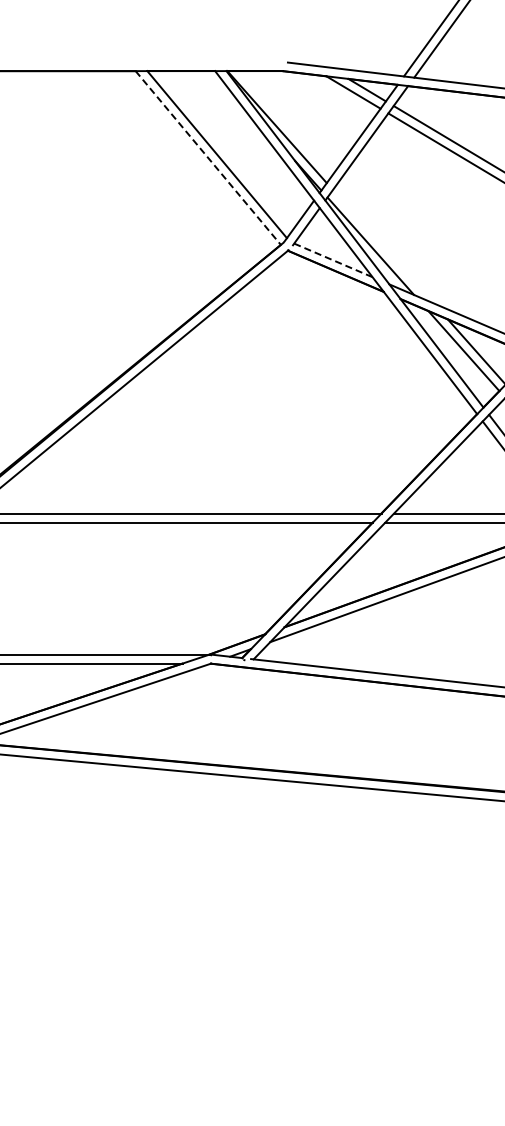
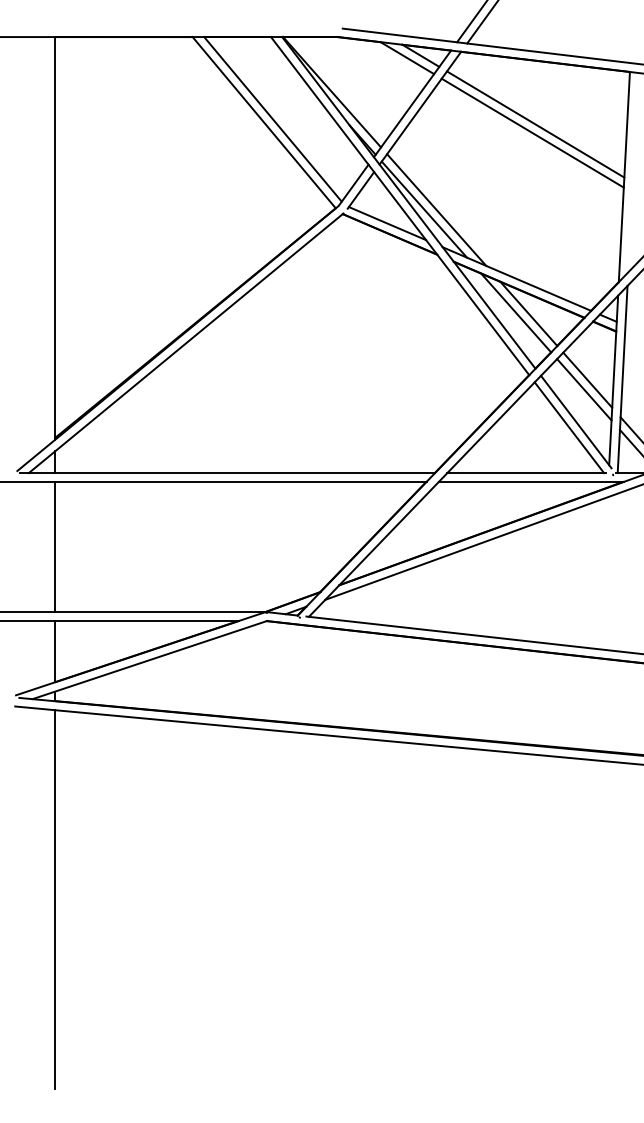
line: (208, 157) -> (264, 122), dashed -> solid
line: (383, 246) -> (436, 209), added
line: (333, 260) -> (387, 223), dashed -> solid

